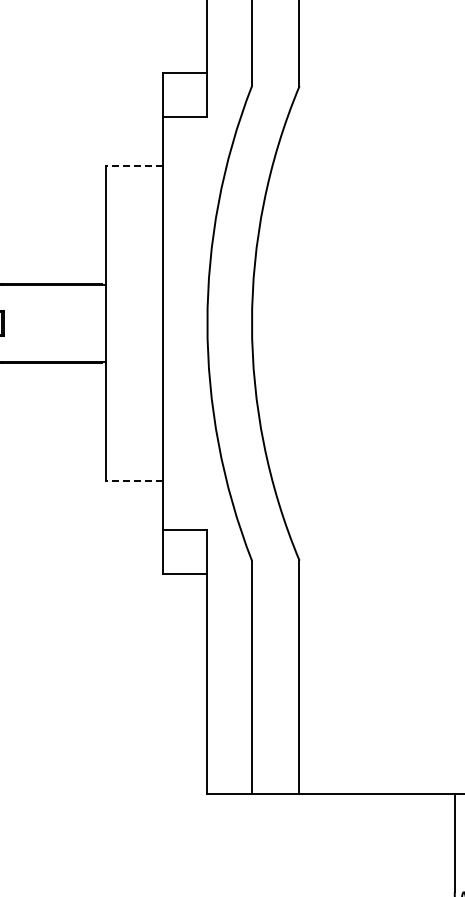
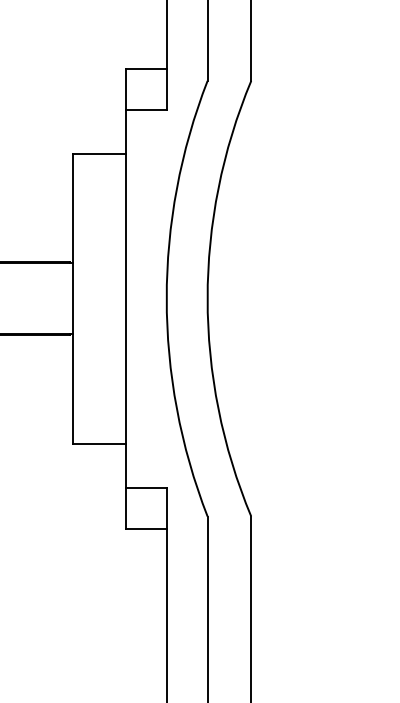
line: (134, 165) -> (99, 153), dashed -> solid
line: (134, 481) -> (99, 443), dashed -> solid

